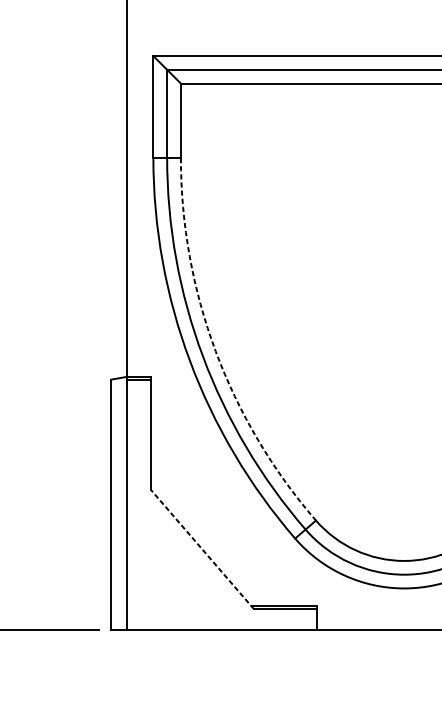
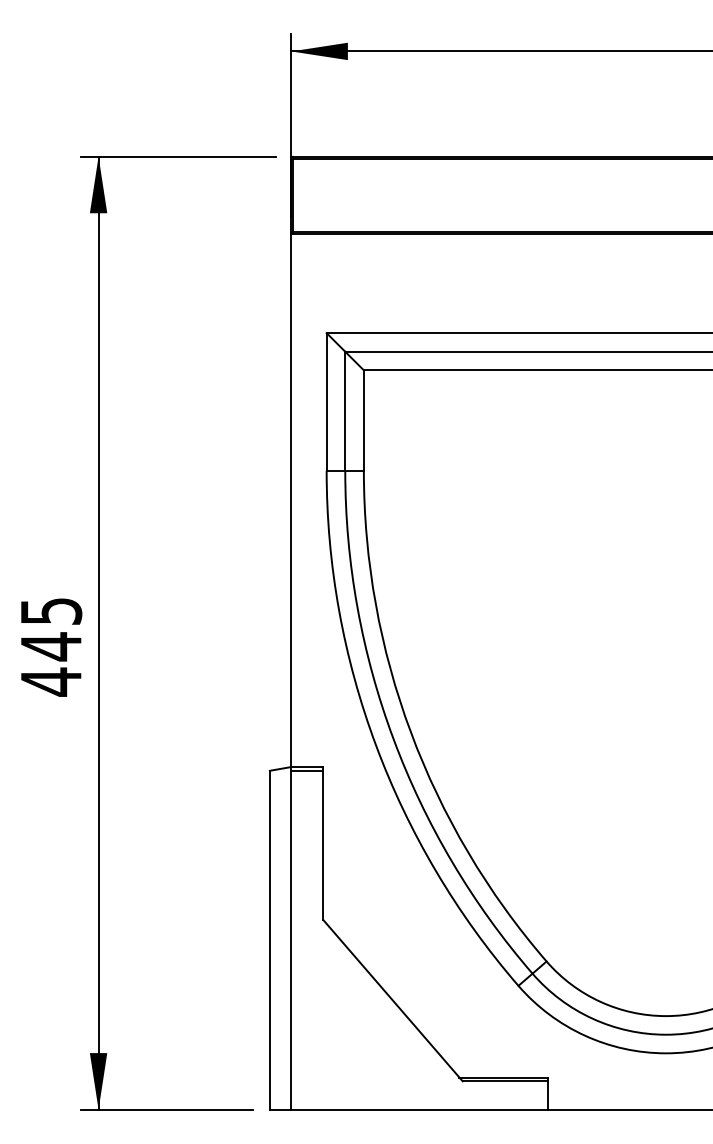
arc: (216, 351) -> (411, 732), dashed -> solid
line: (202, 549) -> (393, 1000), dashed -> solid

